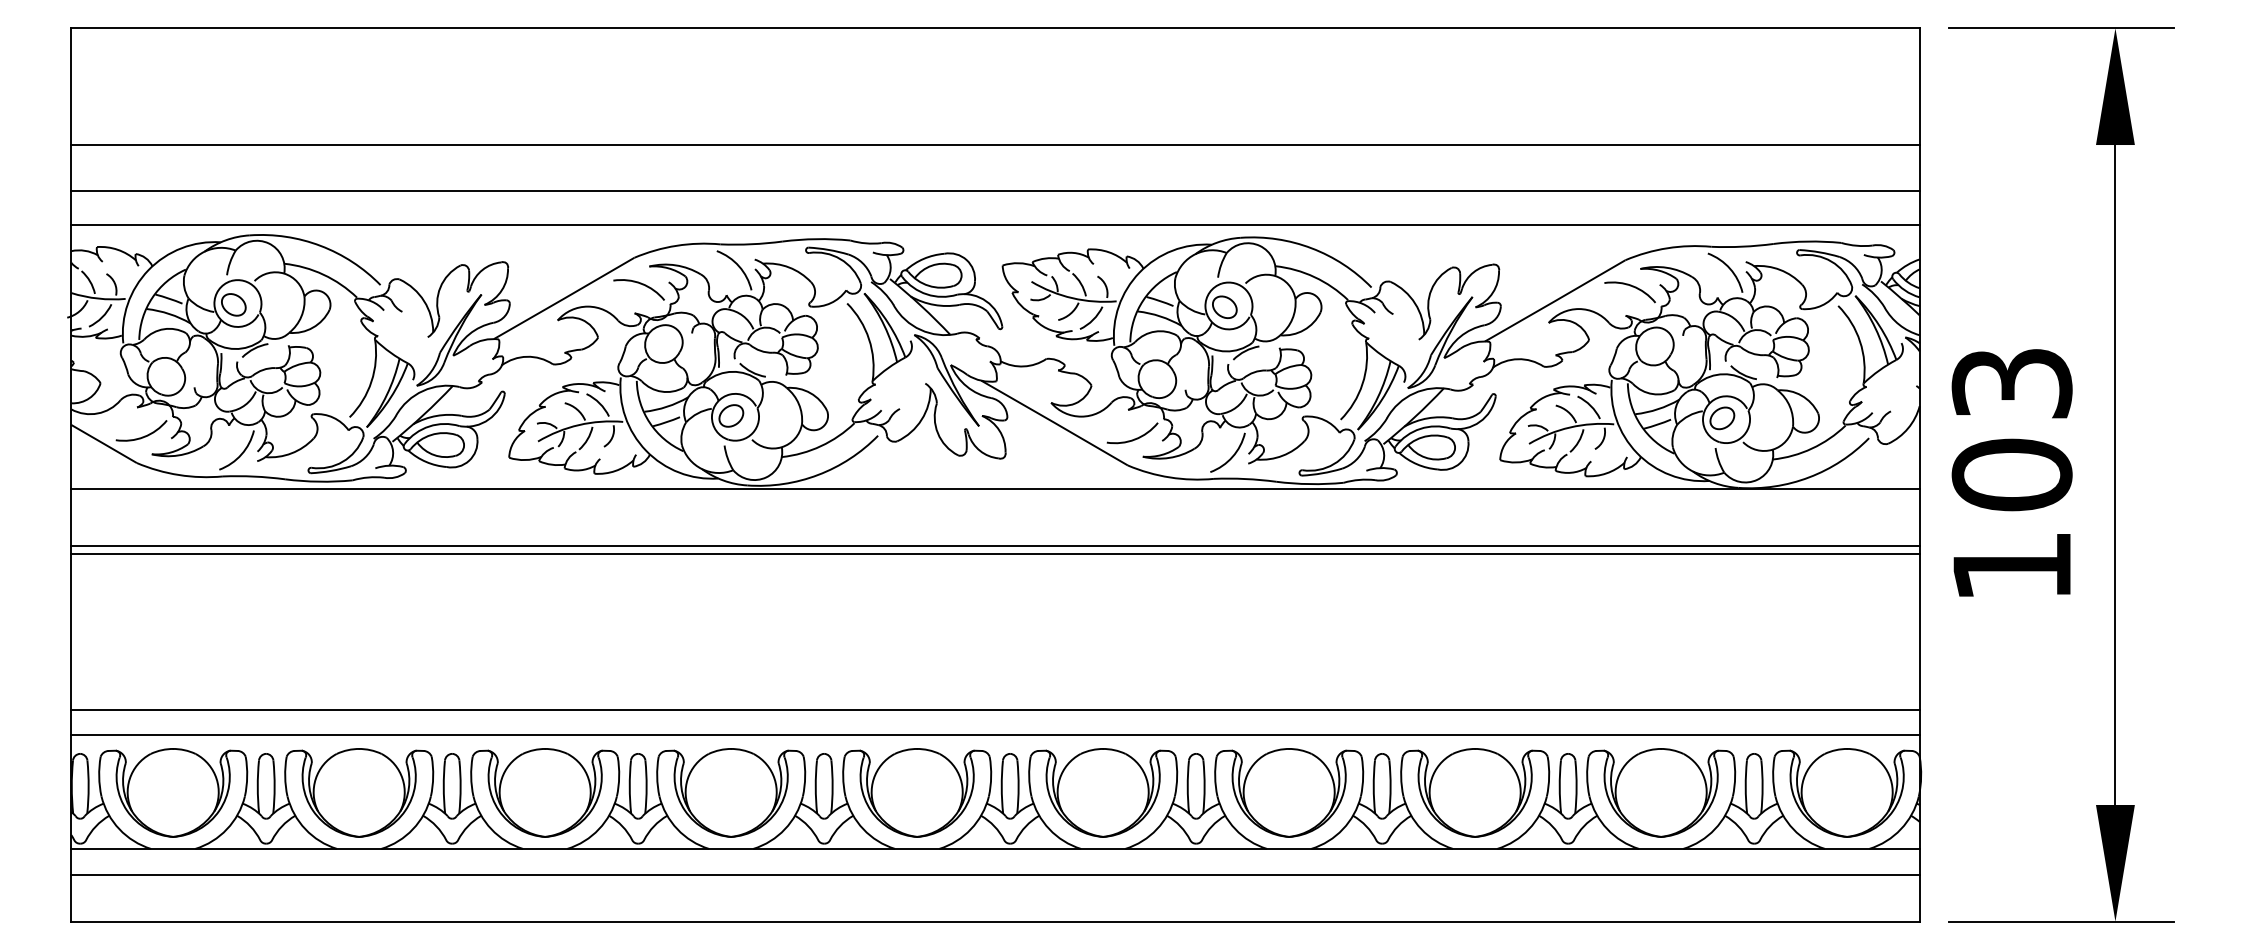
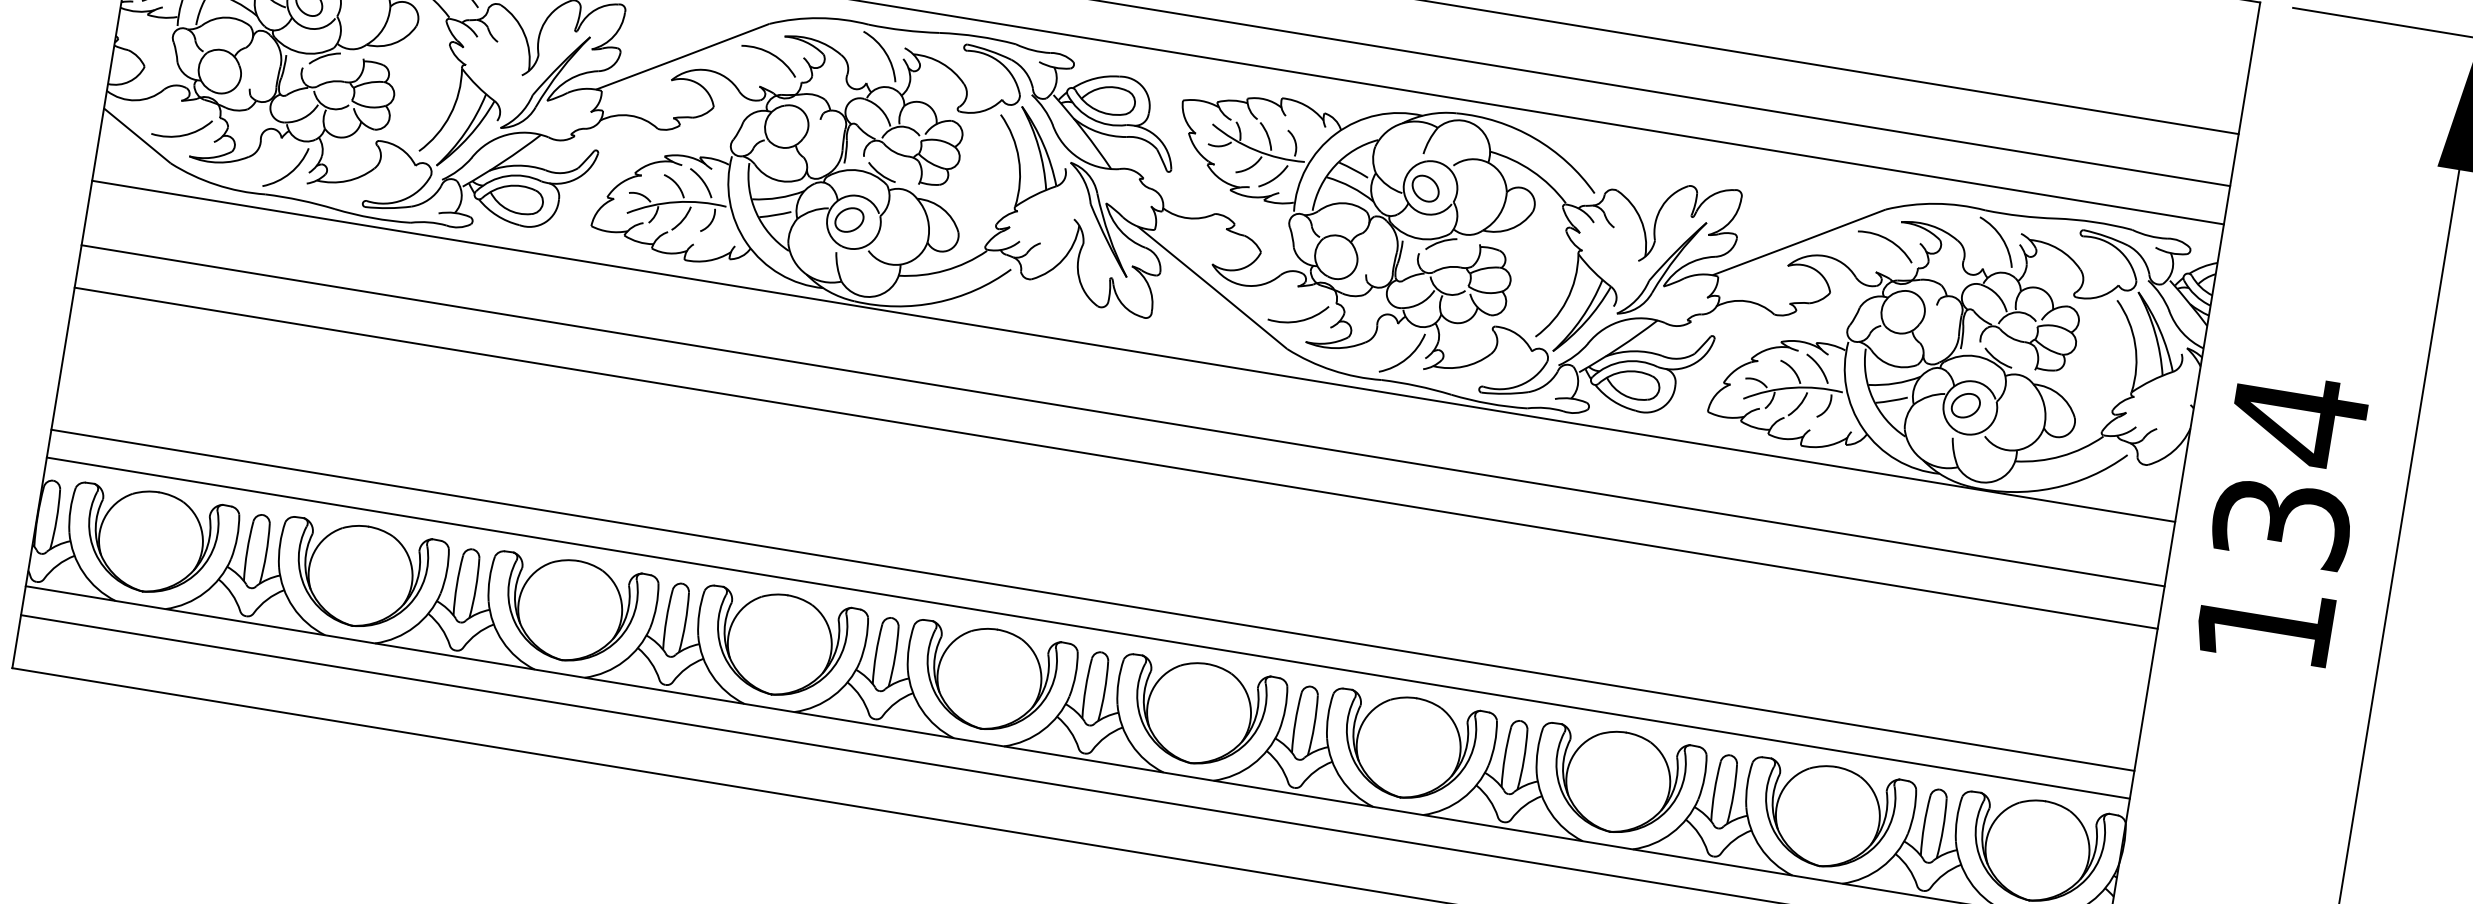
text: (2011, 428) -> (2289, 470), 103 -> 134
line: (995, 554) -> (1116, 458), moved

